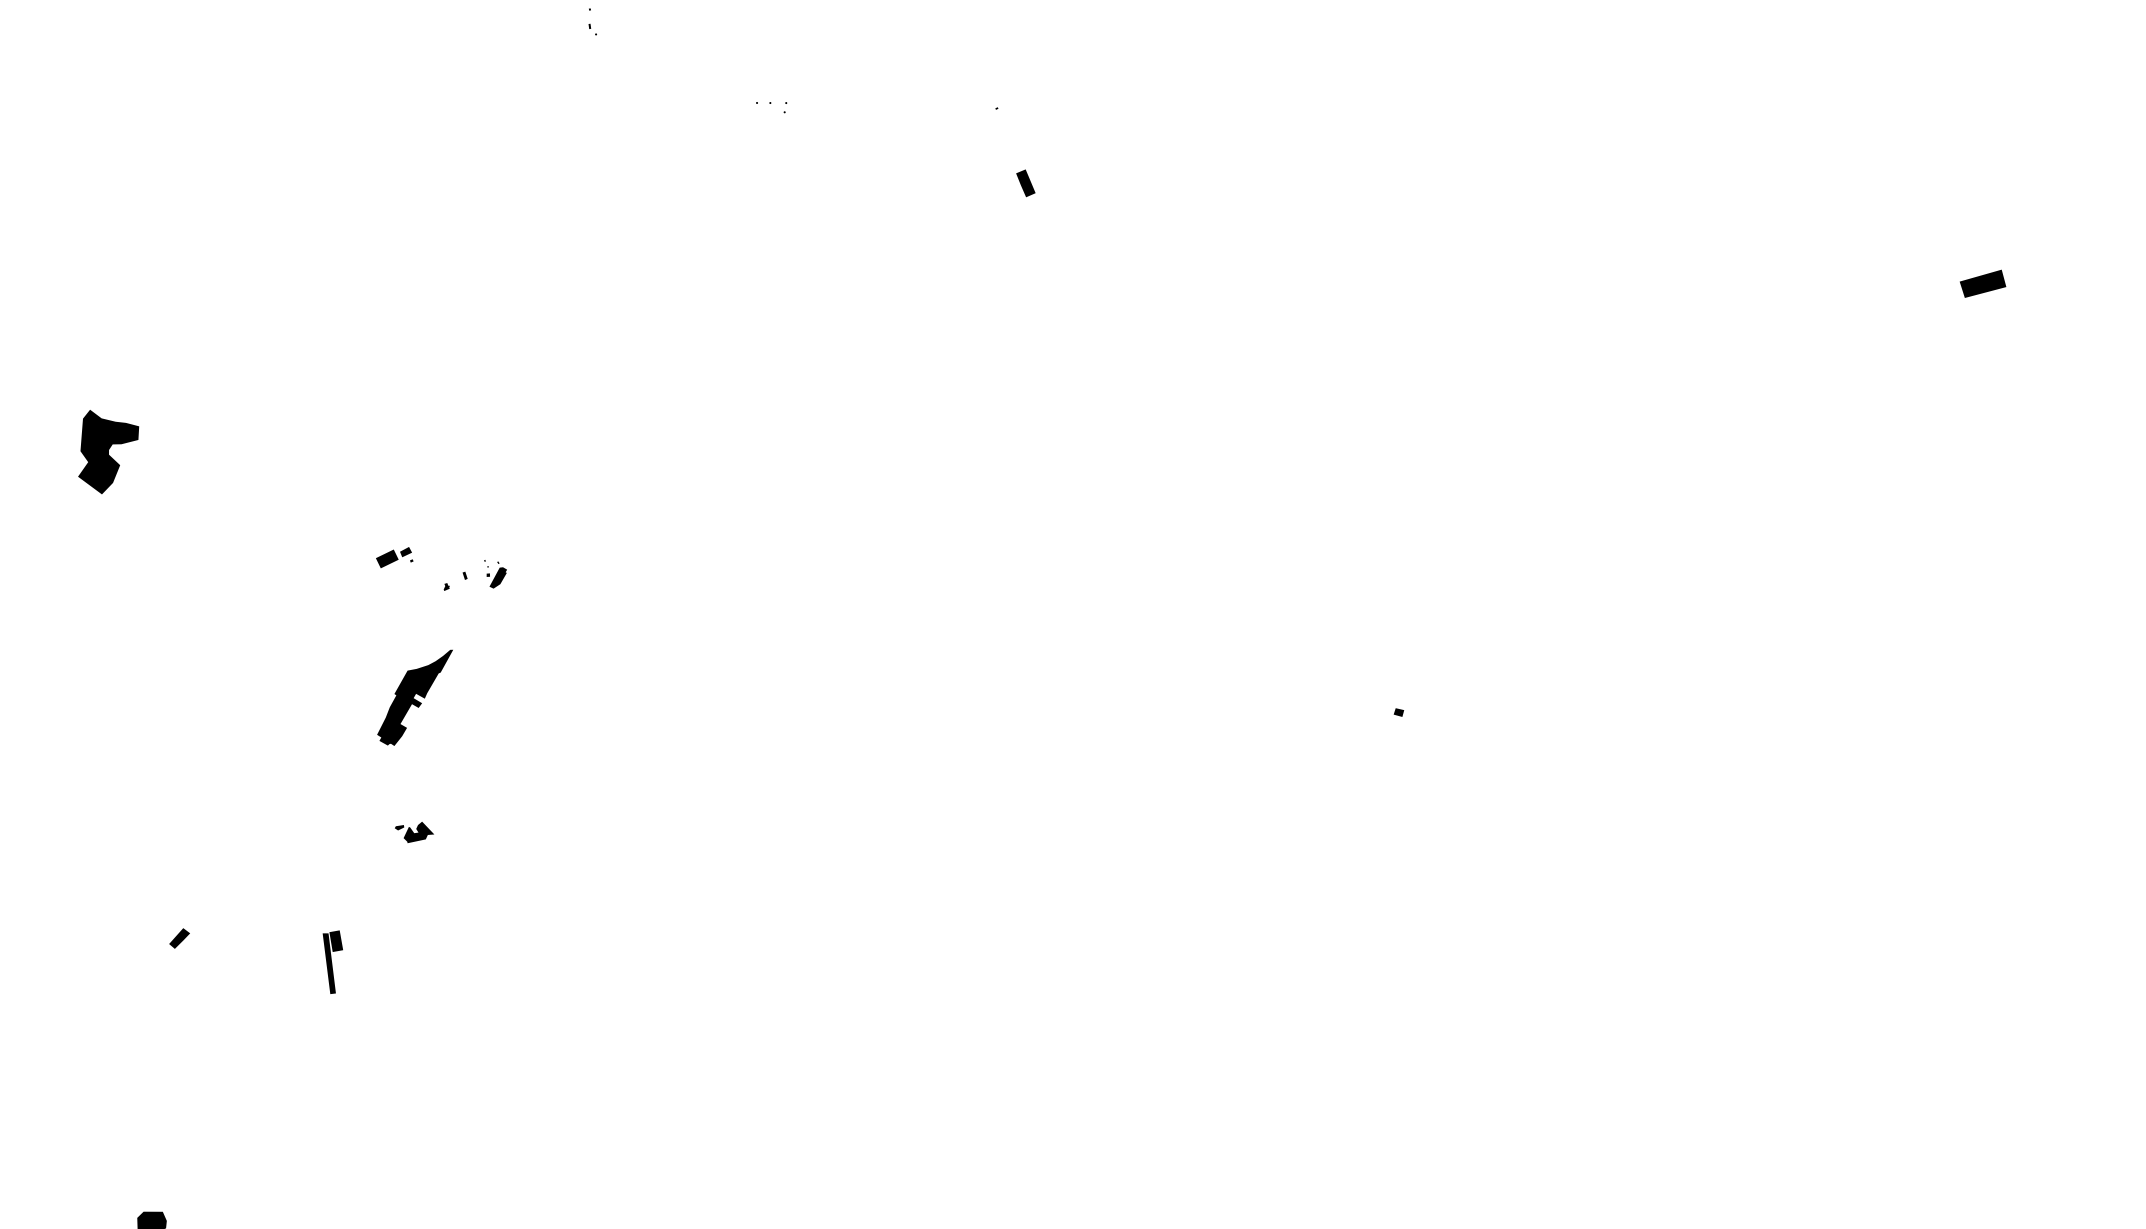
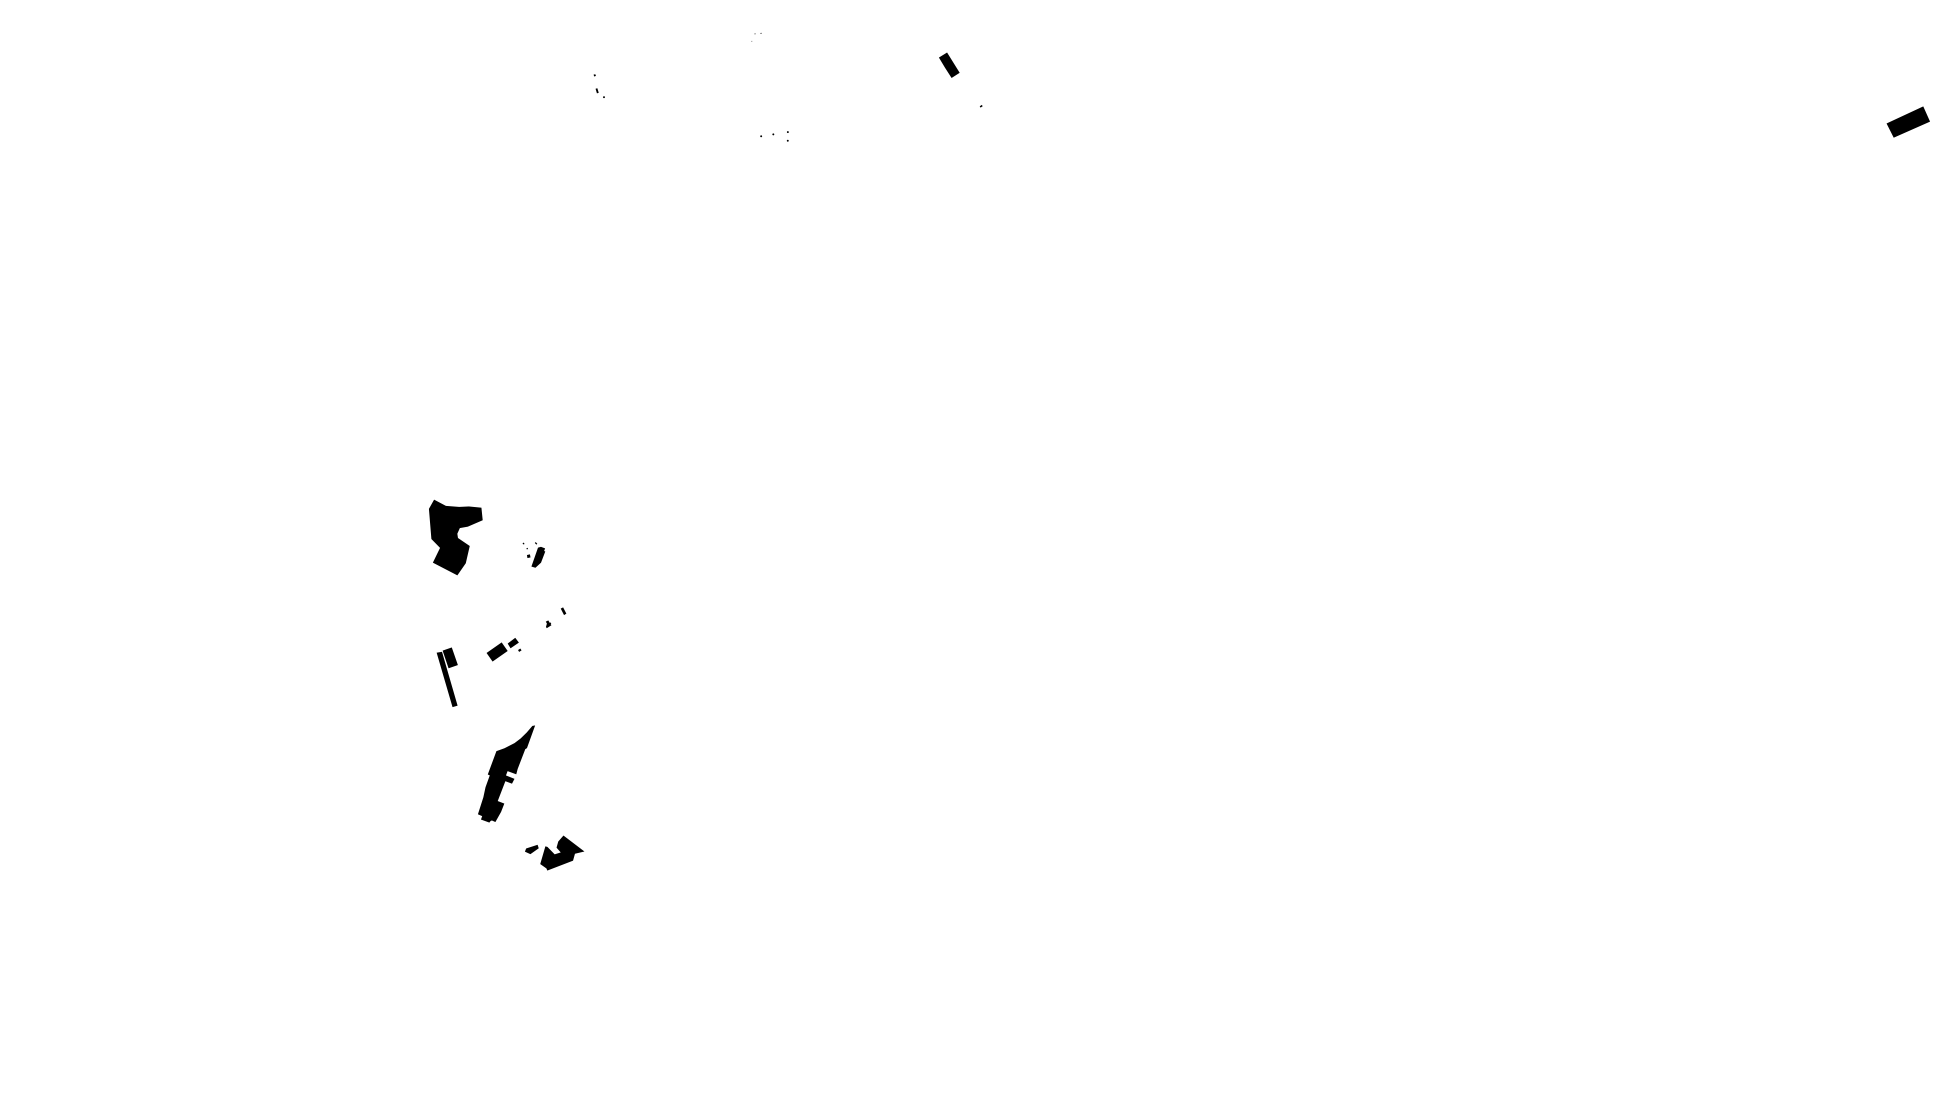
part: (1025, 183) -> (948, 65), moved
part: (108, 452) -> (457, 536), moved
part: (394, 557) -> (503, 649), moved
part: (495, 574) -> (535, 554), moved
part: (414, 697) -> (506, 774), moved
fill: (1398, 712) -> (1436, 599), removed
part: (414, 832) -> (554, 853), size x1.6
fill: (179, 938) -> (355, 984), removed
part: (332, 961) -> (449, 676), moved

